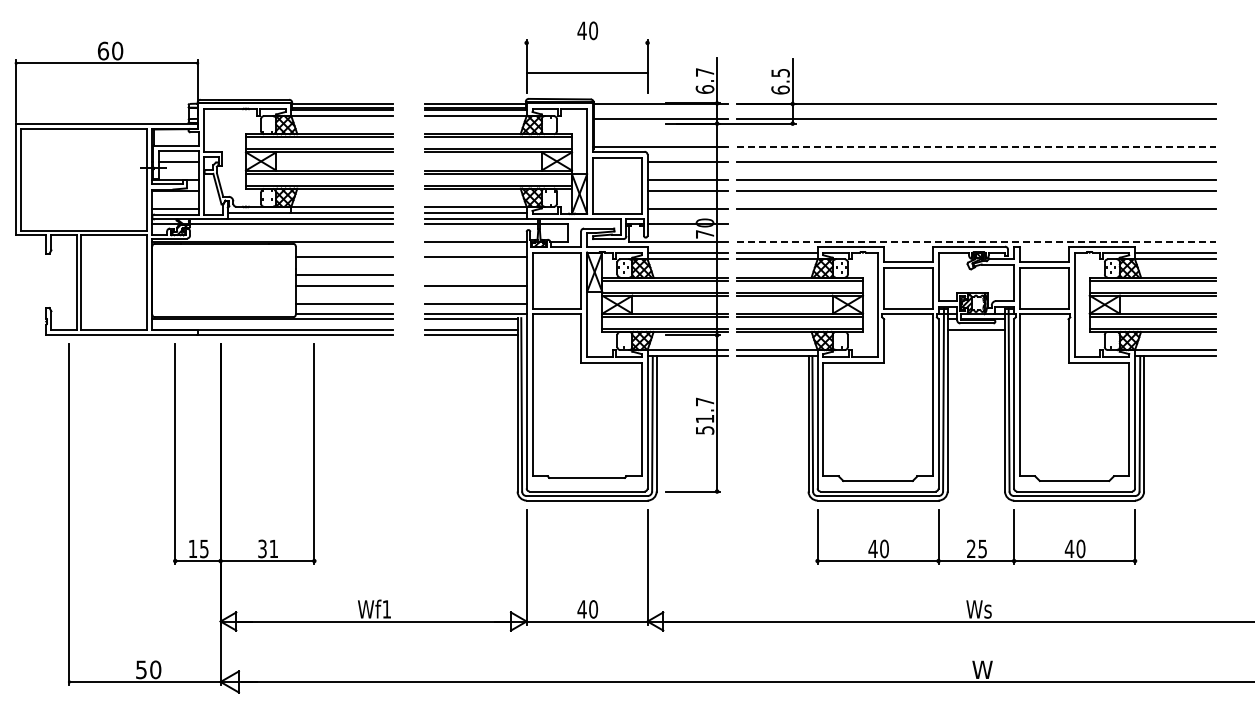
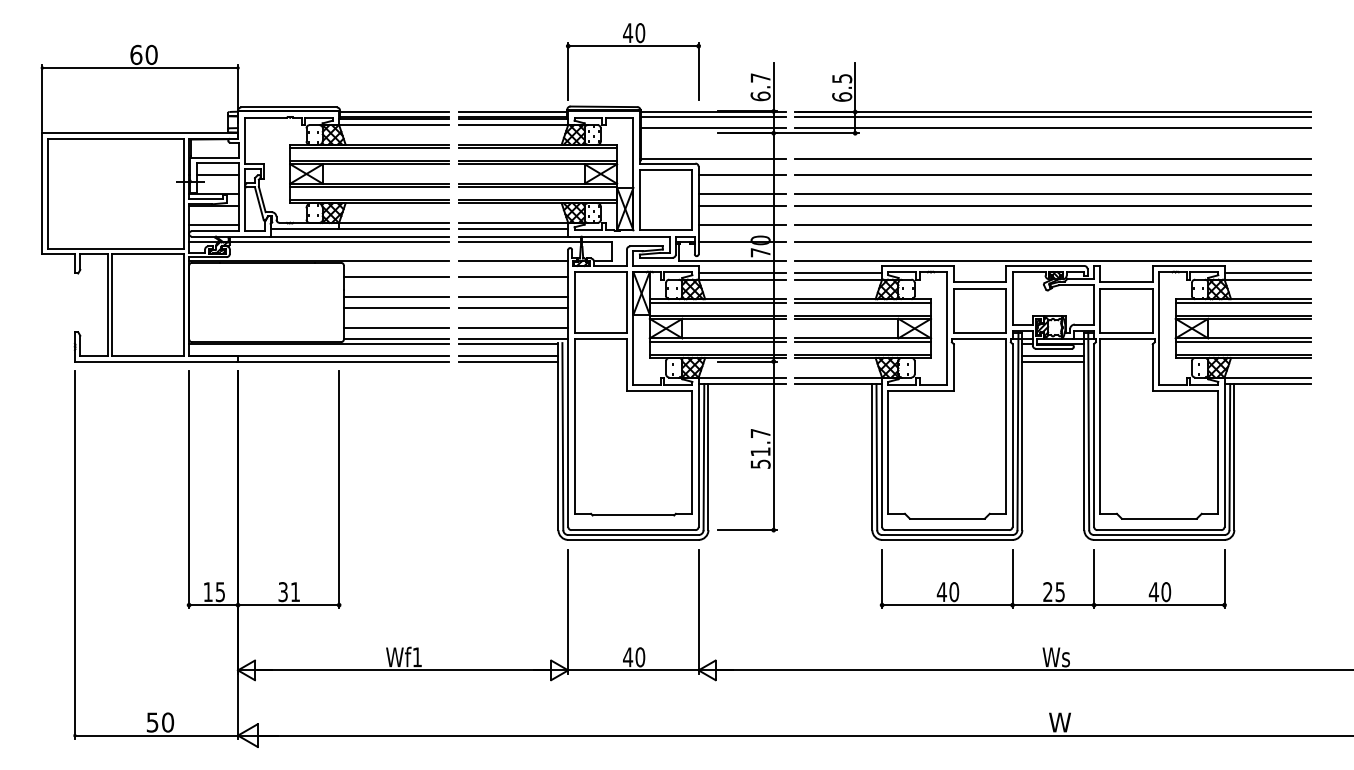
line: (586, 72) -> (632, 45), moved
line: (660, 108) -> (712, 116), added
line: (976, 108) -> (1053, 116), added
line: (976, 147) -> (1053, 158), dashed -> solid
part: (203, 188) -> (244, 203), moved
line: (976, 224) -> (1053, 242), added
line: (976, 242) -> (1053, 261), dashed -> solid
line: (475, 275) -> (513, 297), added
line: (976, 335) -> (1053, 361), added

